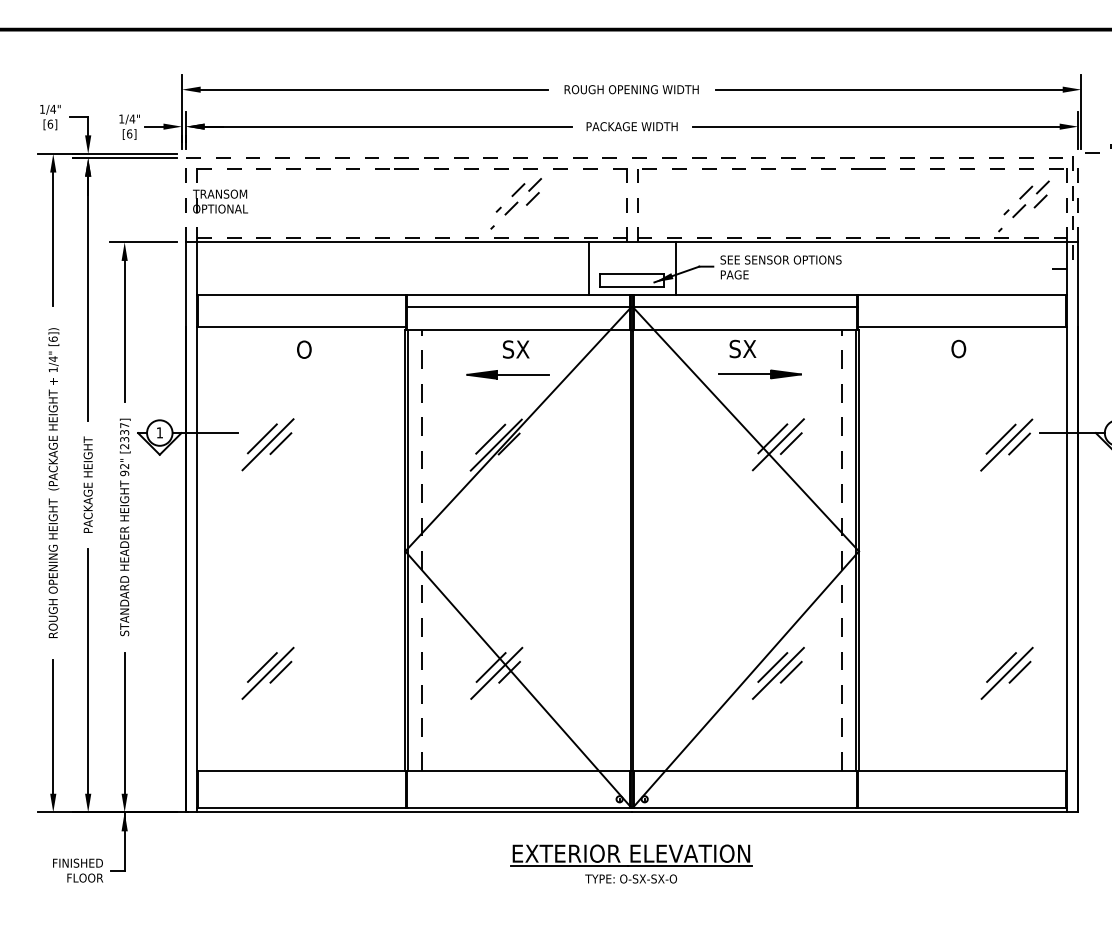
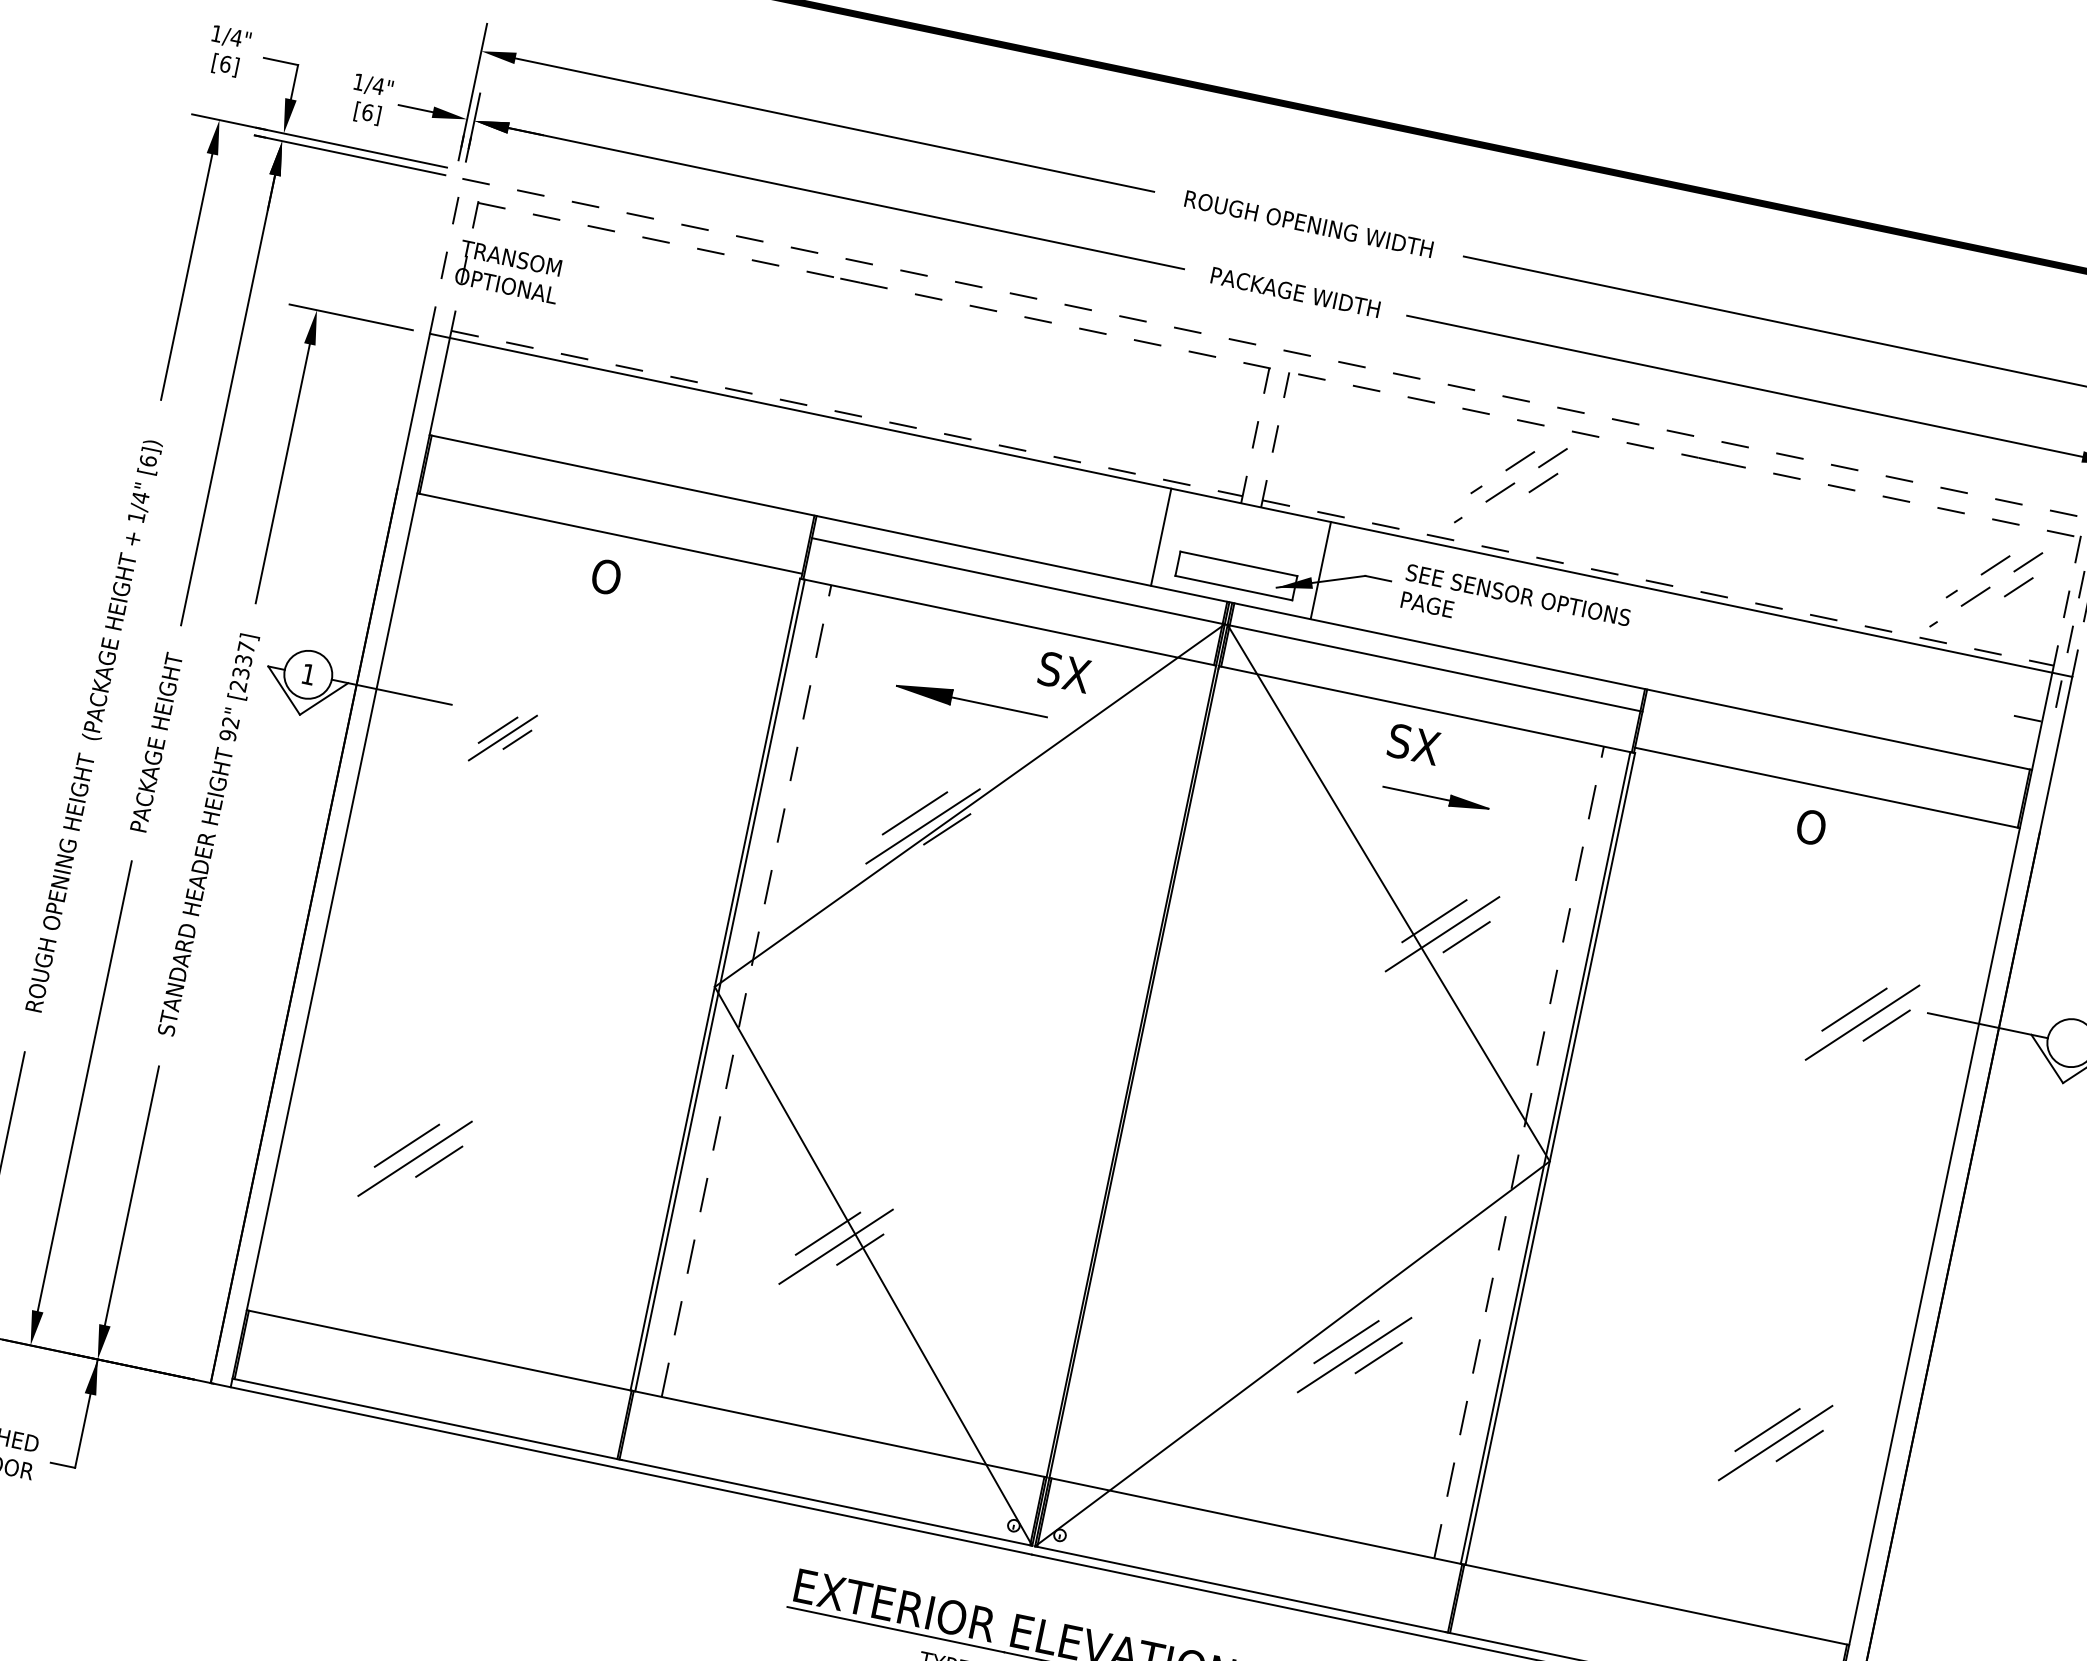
part: (515, 203) -> (1509, 484), moved
text: (516, 349) -> (1065, 672), moved
part: (759, 374) -> (1434, 797), size x0.7
part: (267, 444) -> (502, 737), size x0.6

